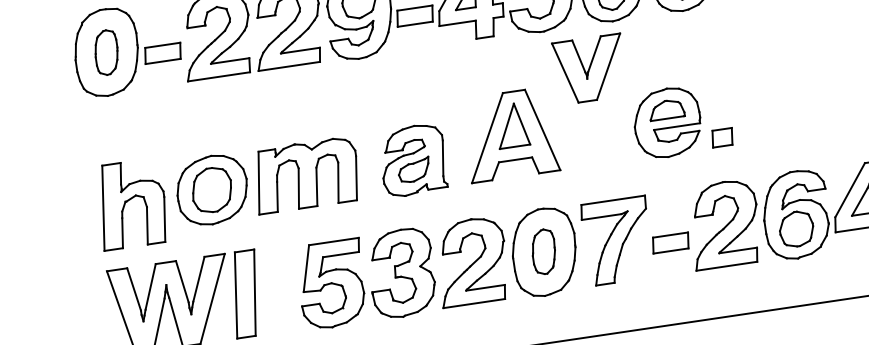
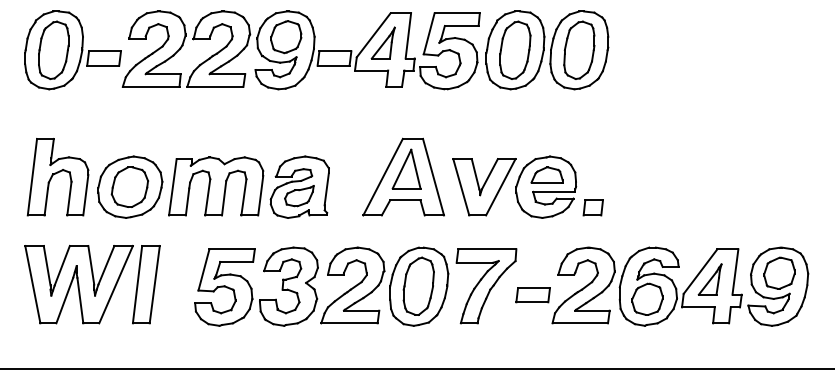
part: (106, 52) -> (53, 50), size x1.43
part: (590, 69) -> (484, 187), moved
part: (412, 159) -> (299, 186), moved
part: (130, 204) -> (57, 177), moved
part: (543, 251) -> (418, 285), size x1.43

